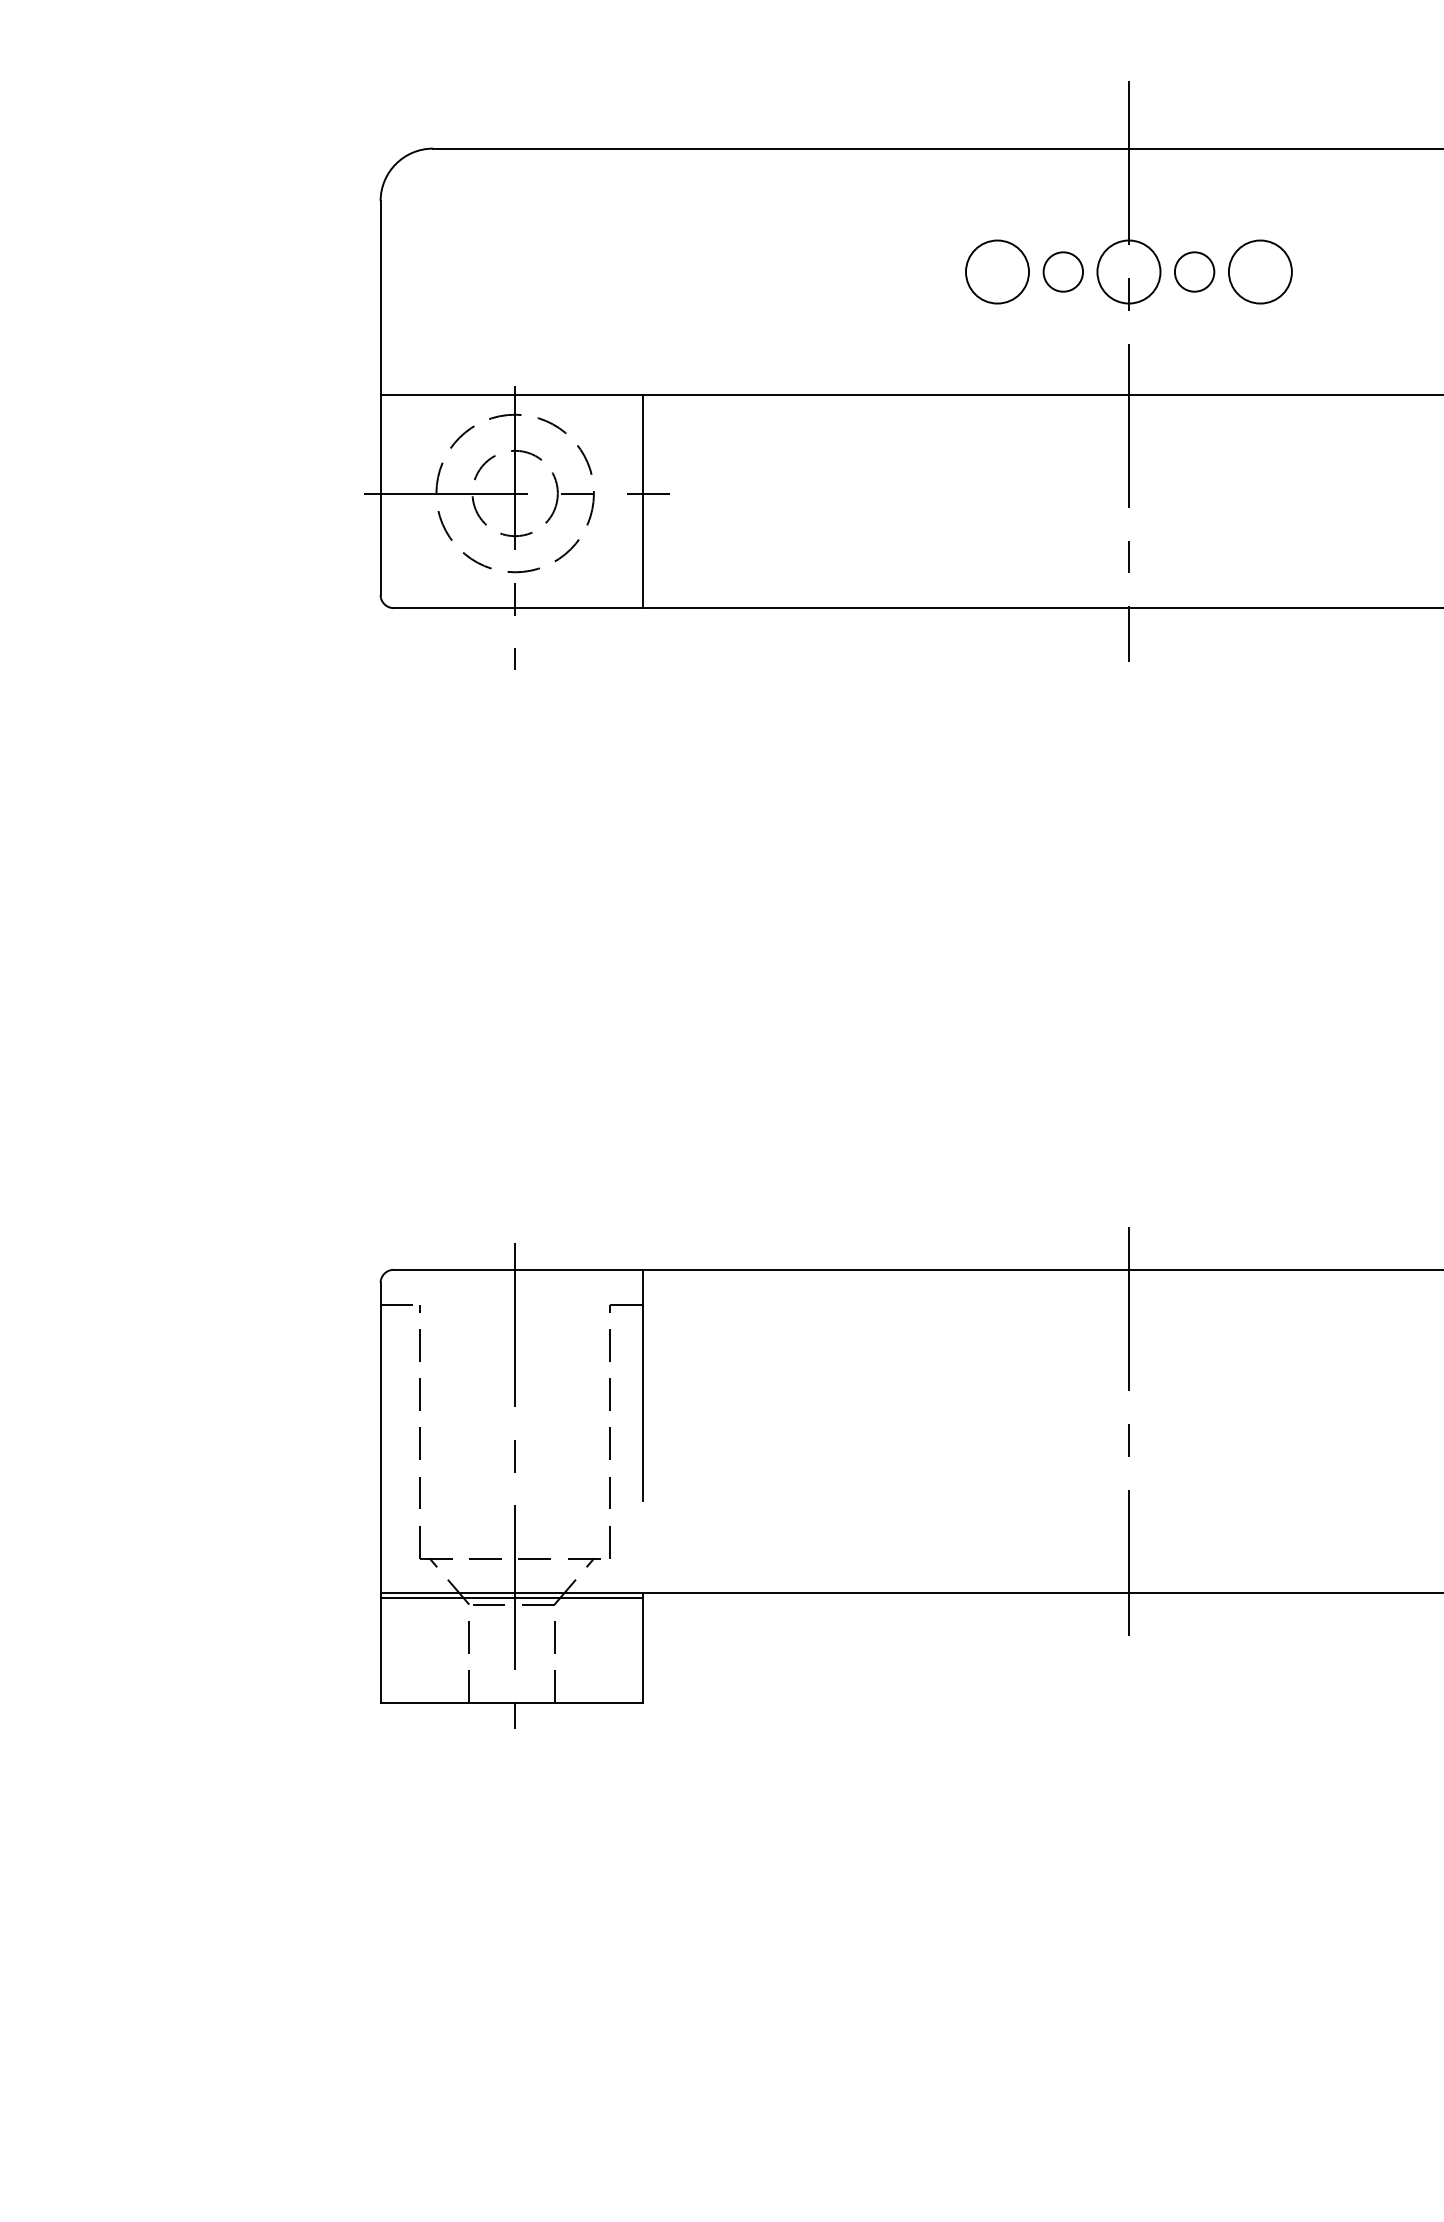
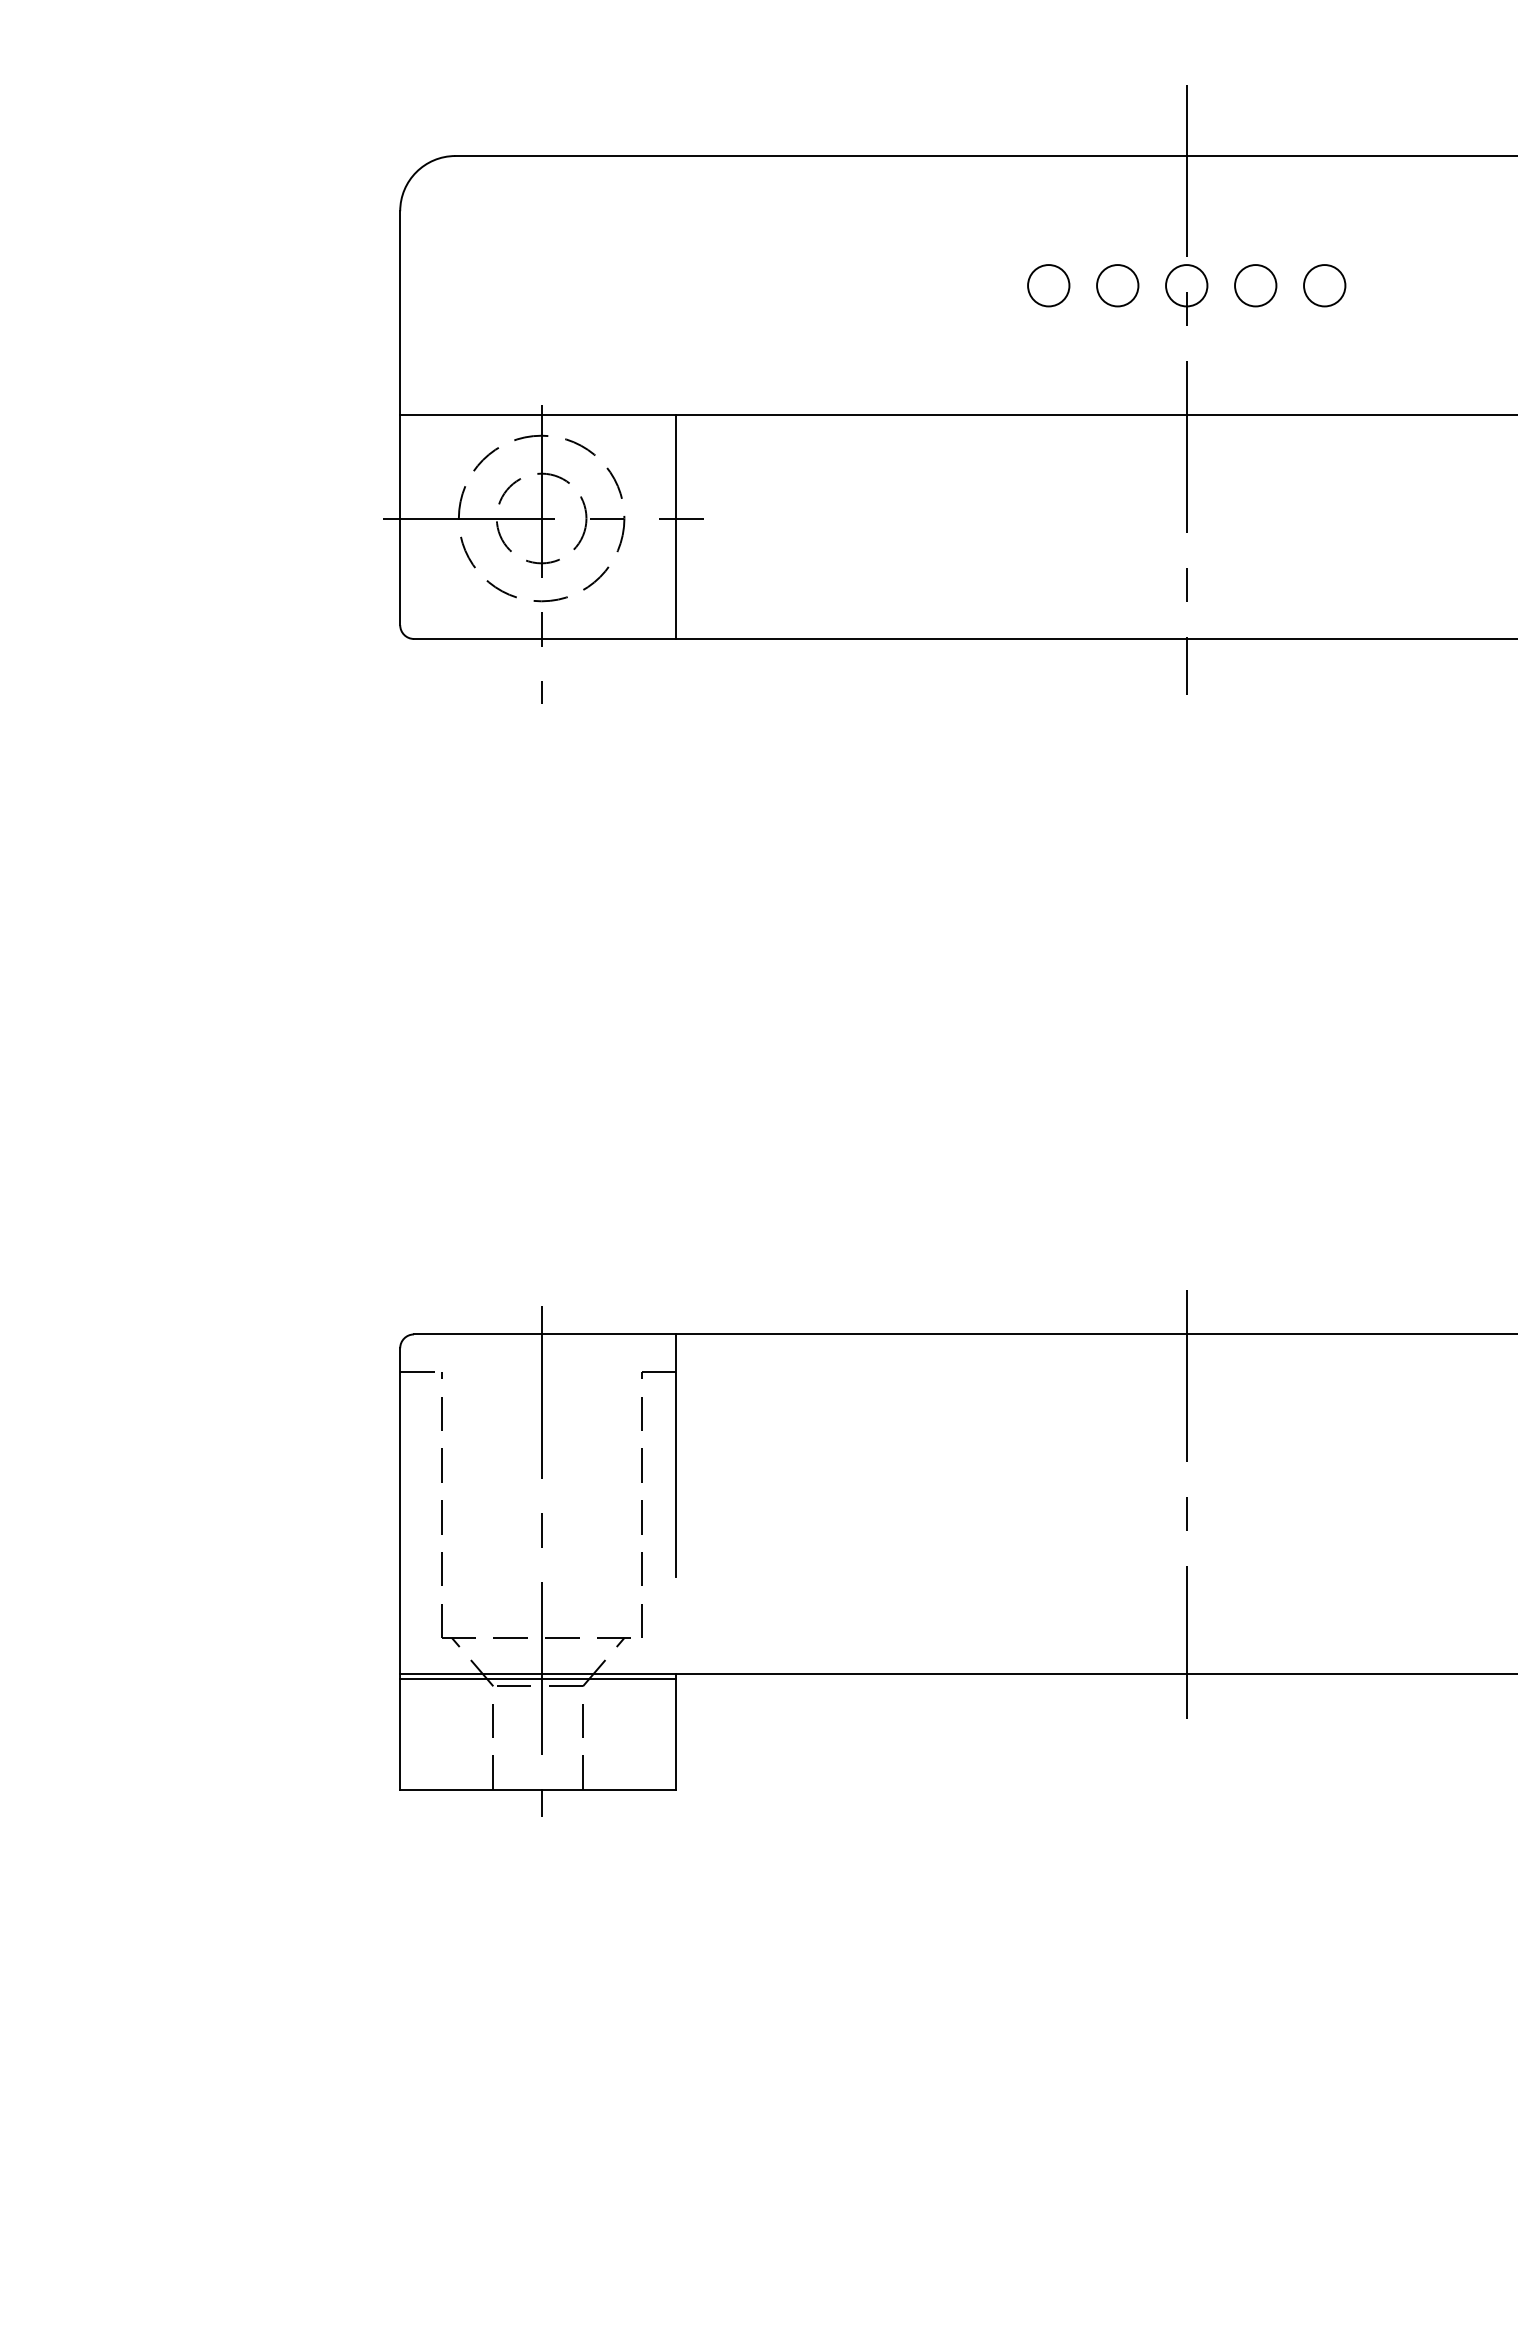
circle: (997, 271) -> (1048, 285), size x0.62
circle: (1128, 271) -> (1186, 285), size x0.62
circle: (1259, 271) -> (1323, 285), size x0.62

